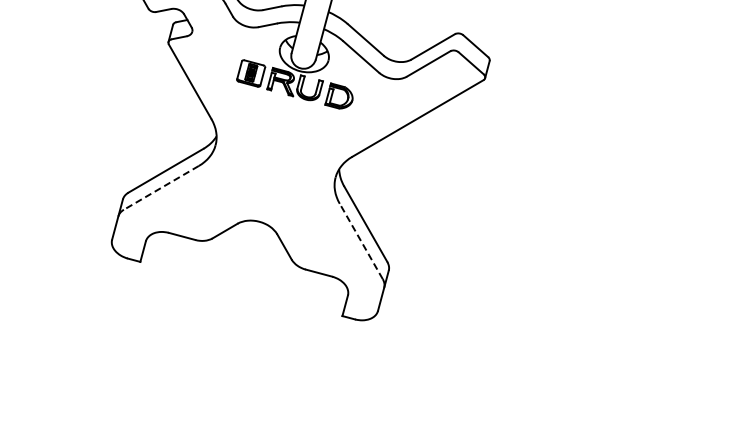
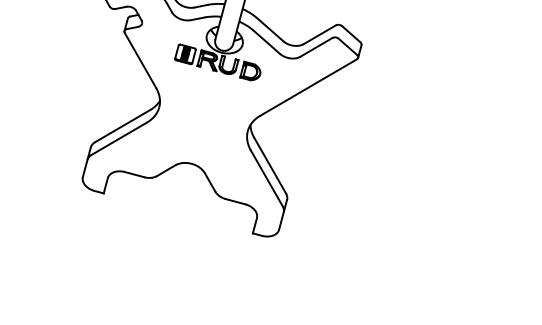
line: (160, 188) -> (118, 139), dashed -> solid
line: (361, 241) -> (266, 178), dashed -> solid

